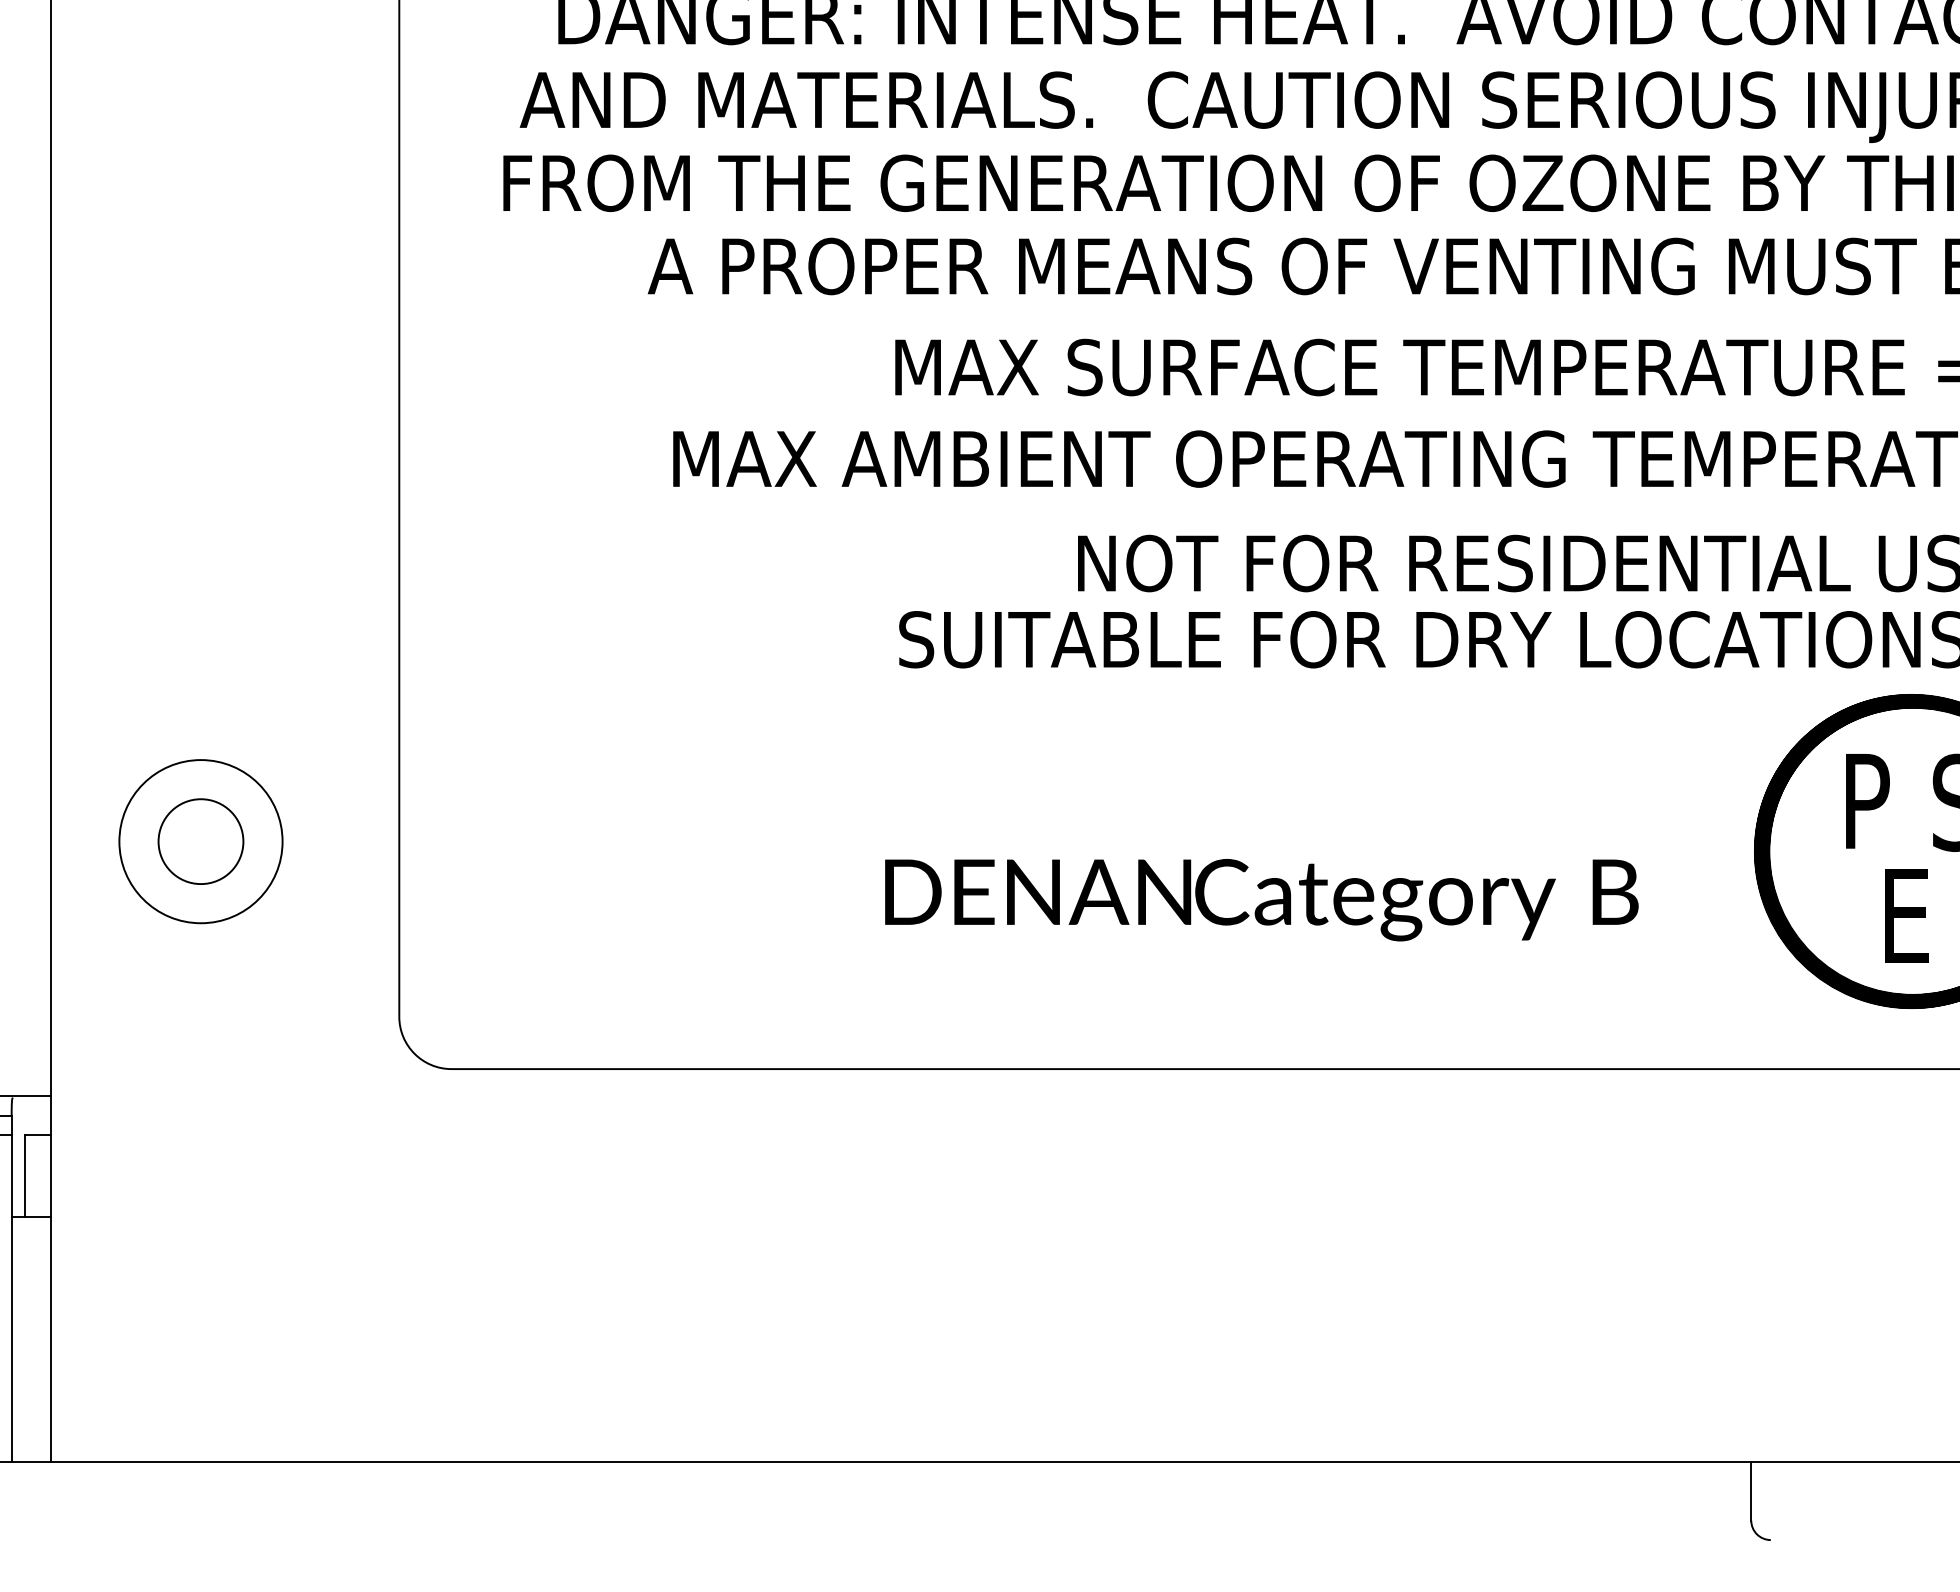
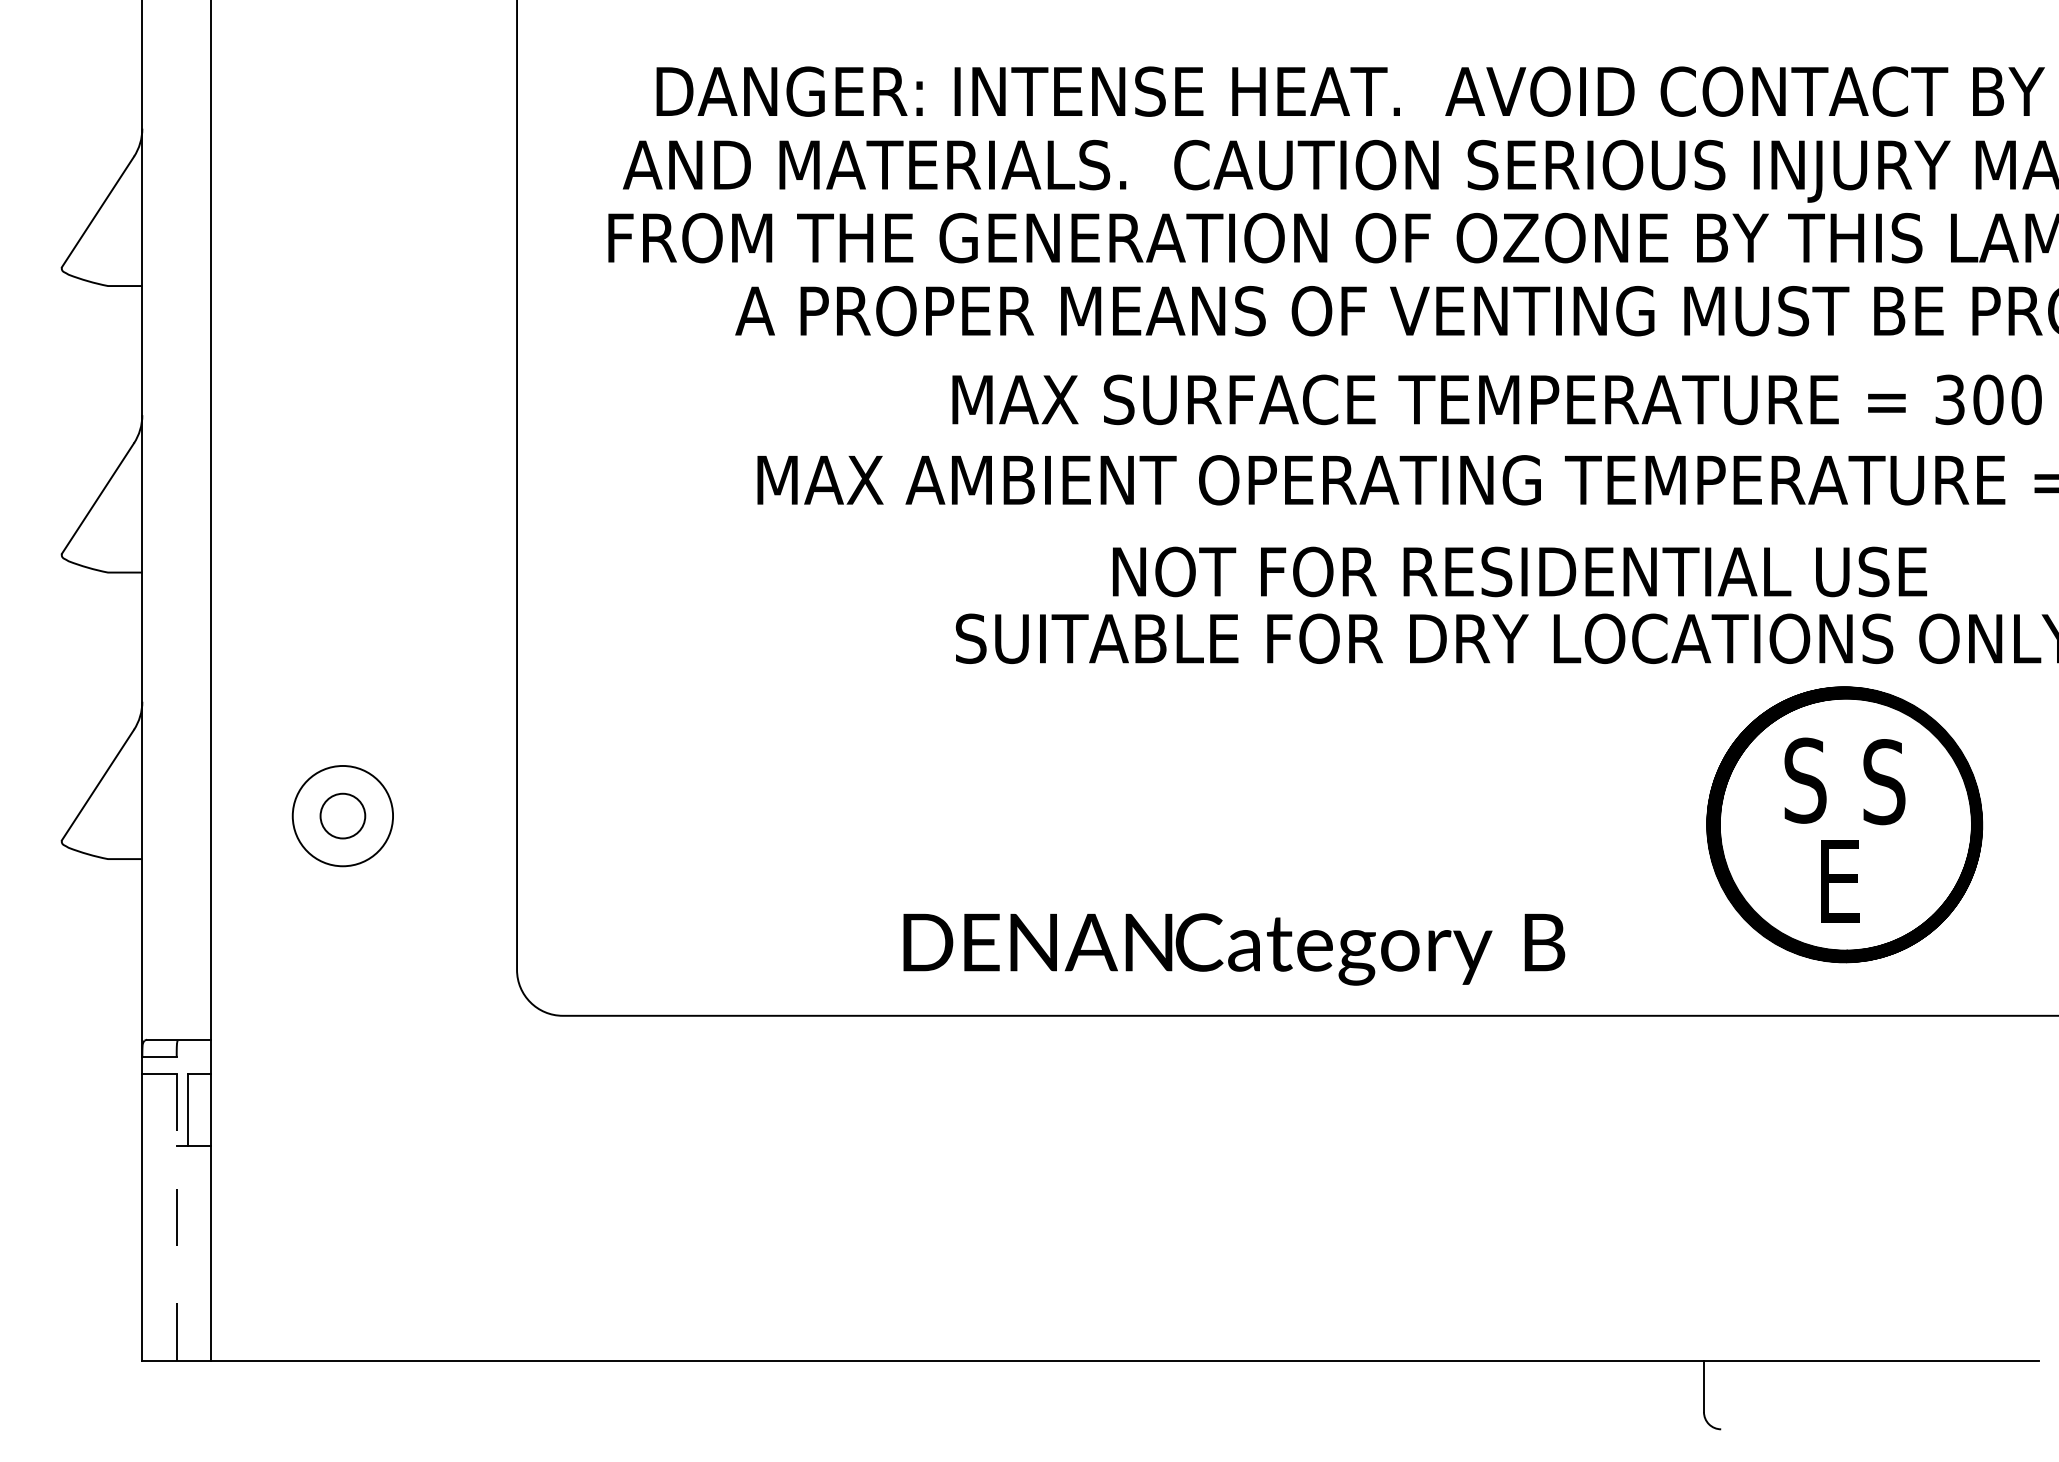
text: (1866, 801) -> (1805, 780), P -> S
circle: (200, 840) -> (342, 815), size x0.6
circle: (200, 840) -> (342, 815), size x0.7
text: (1262, 900) -> (1234, 949), moved
line: (11, 1288) -> (176, 1208), solid -> dashed

